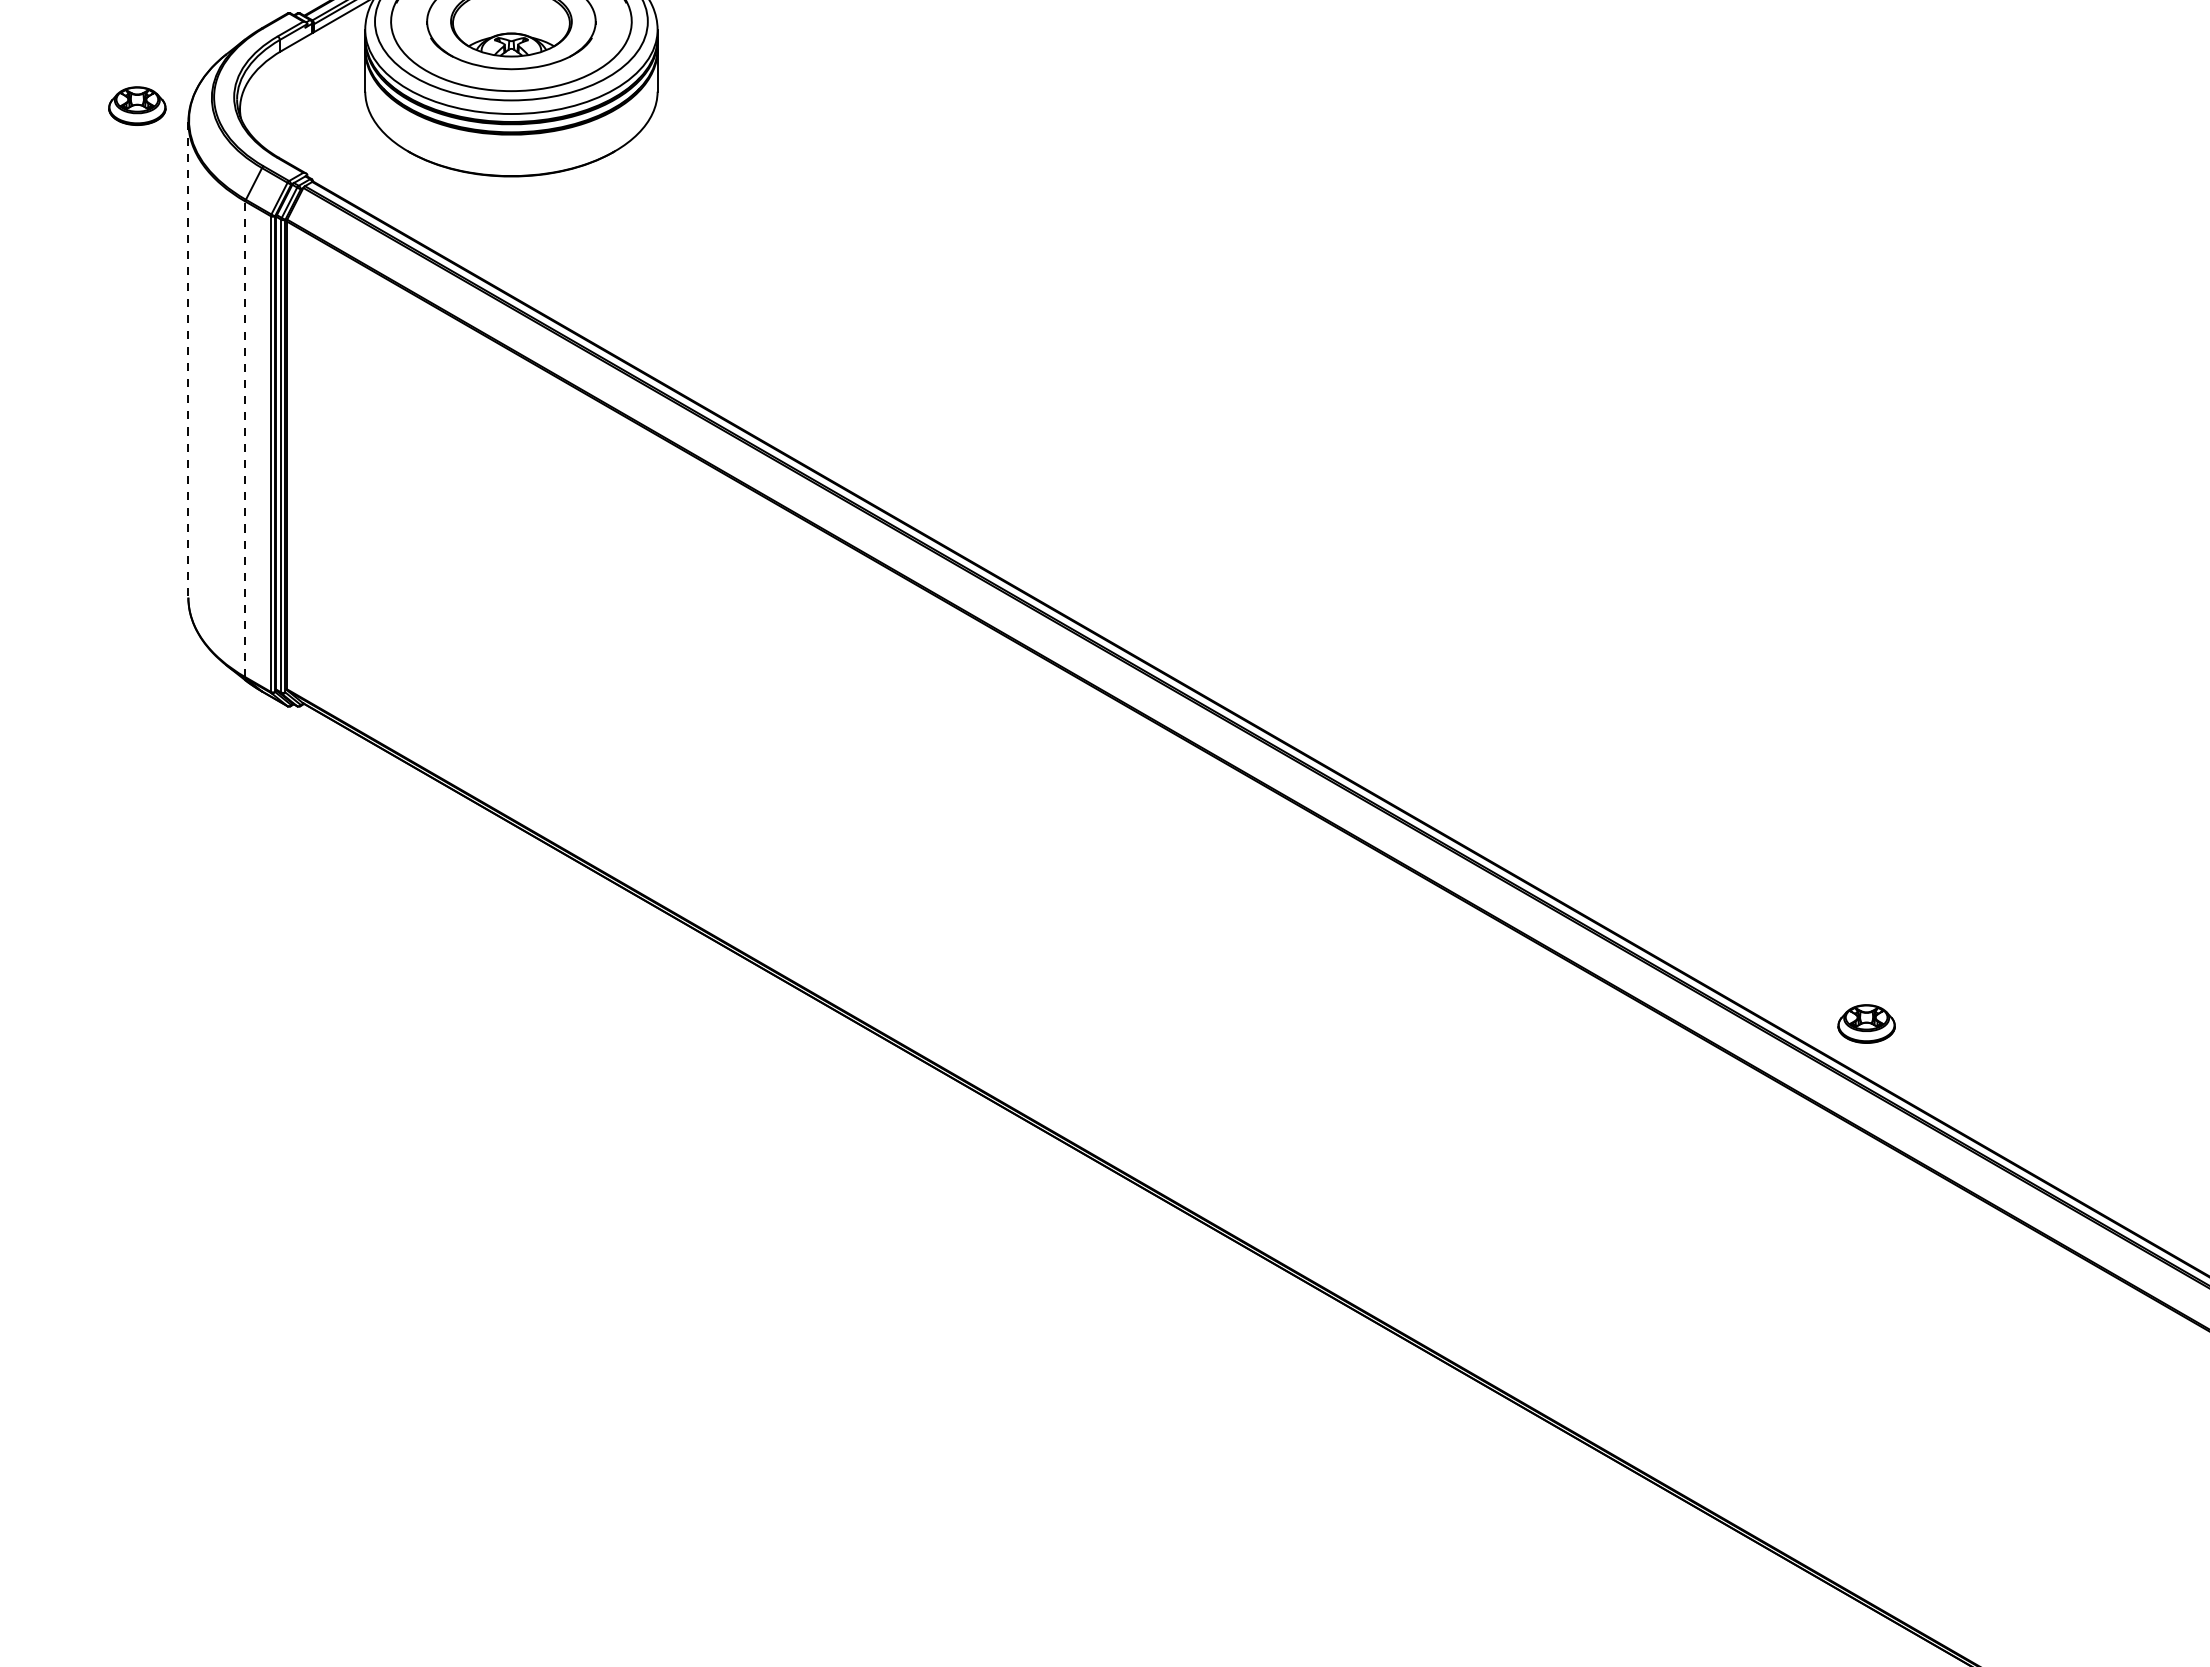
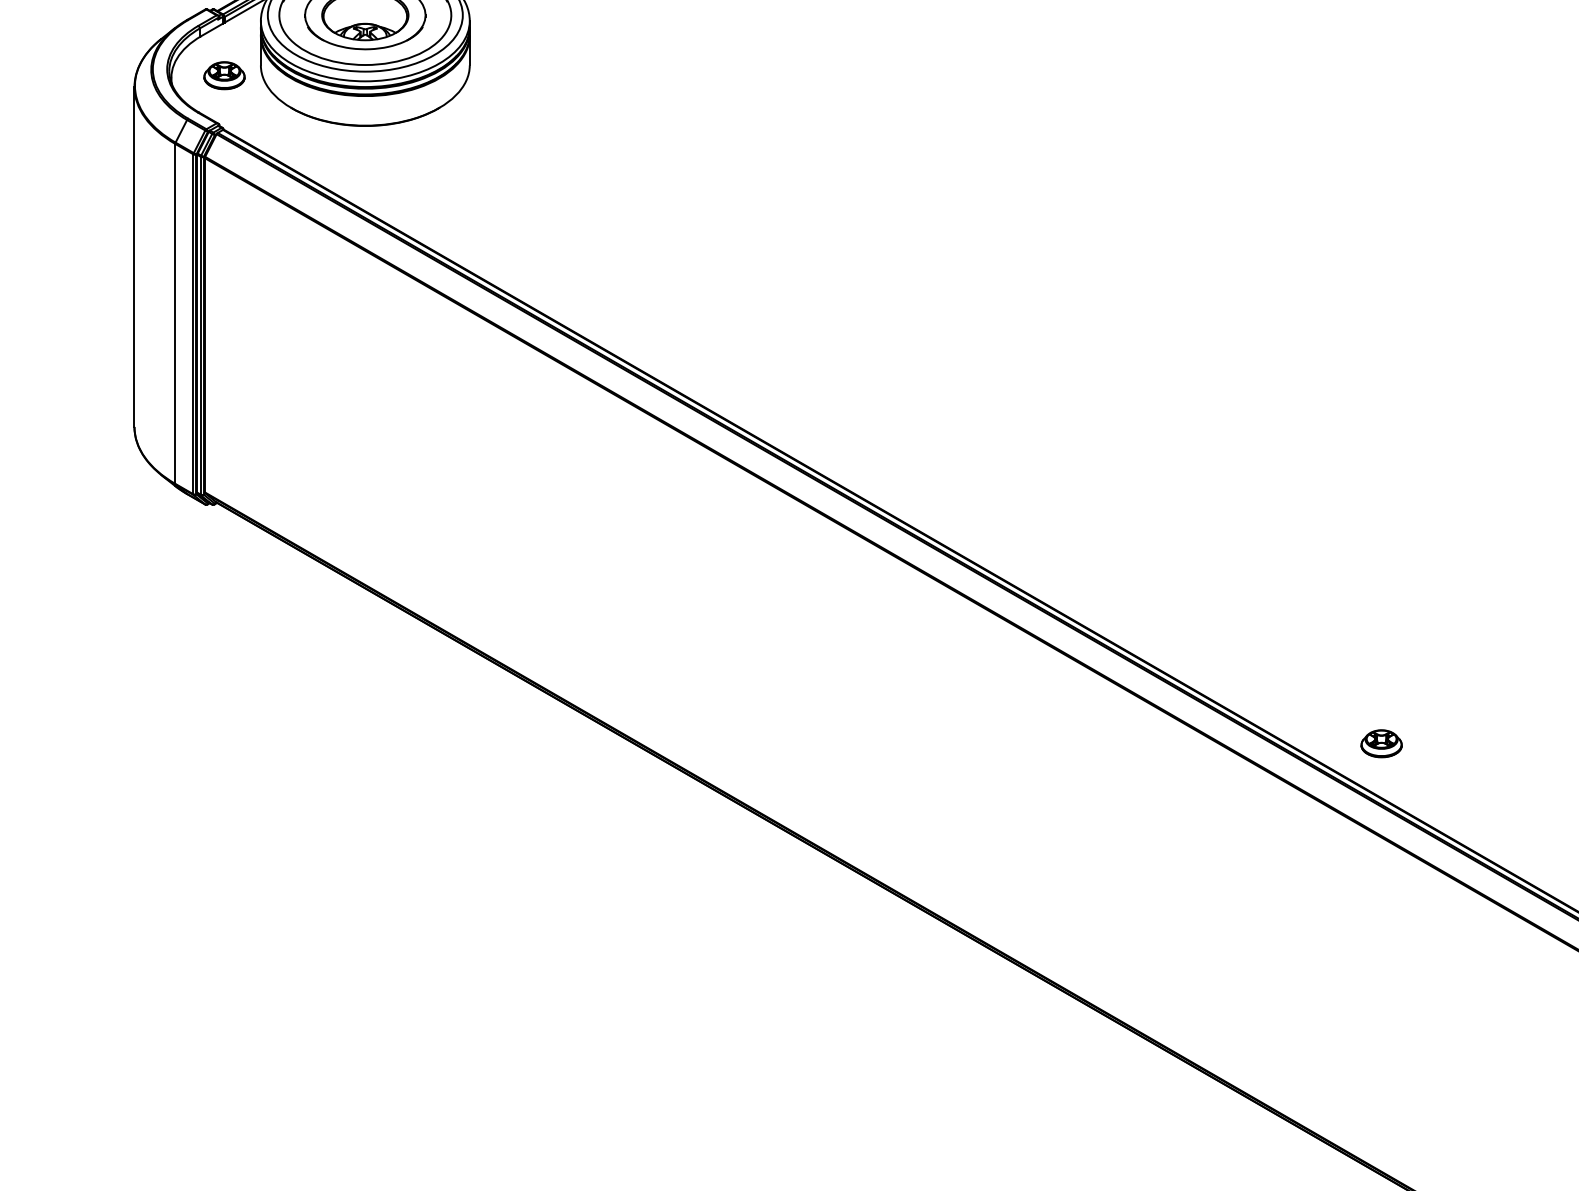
part: (137, 105) -> (224, 75), moved
line: (188, 359) -> (134, 256), dashed -> solid
line: (245, 439) -> (175, 313), dashed -> solid
part: (1866, 1023) -> (1381, 743), moved

